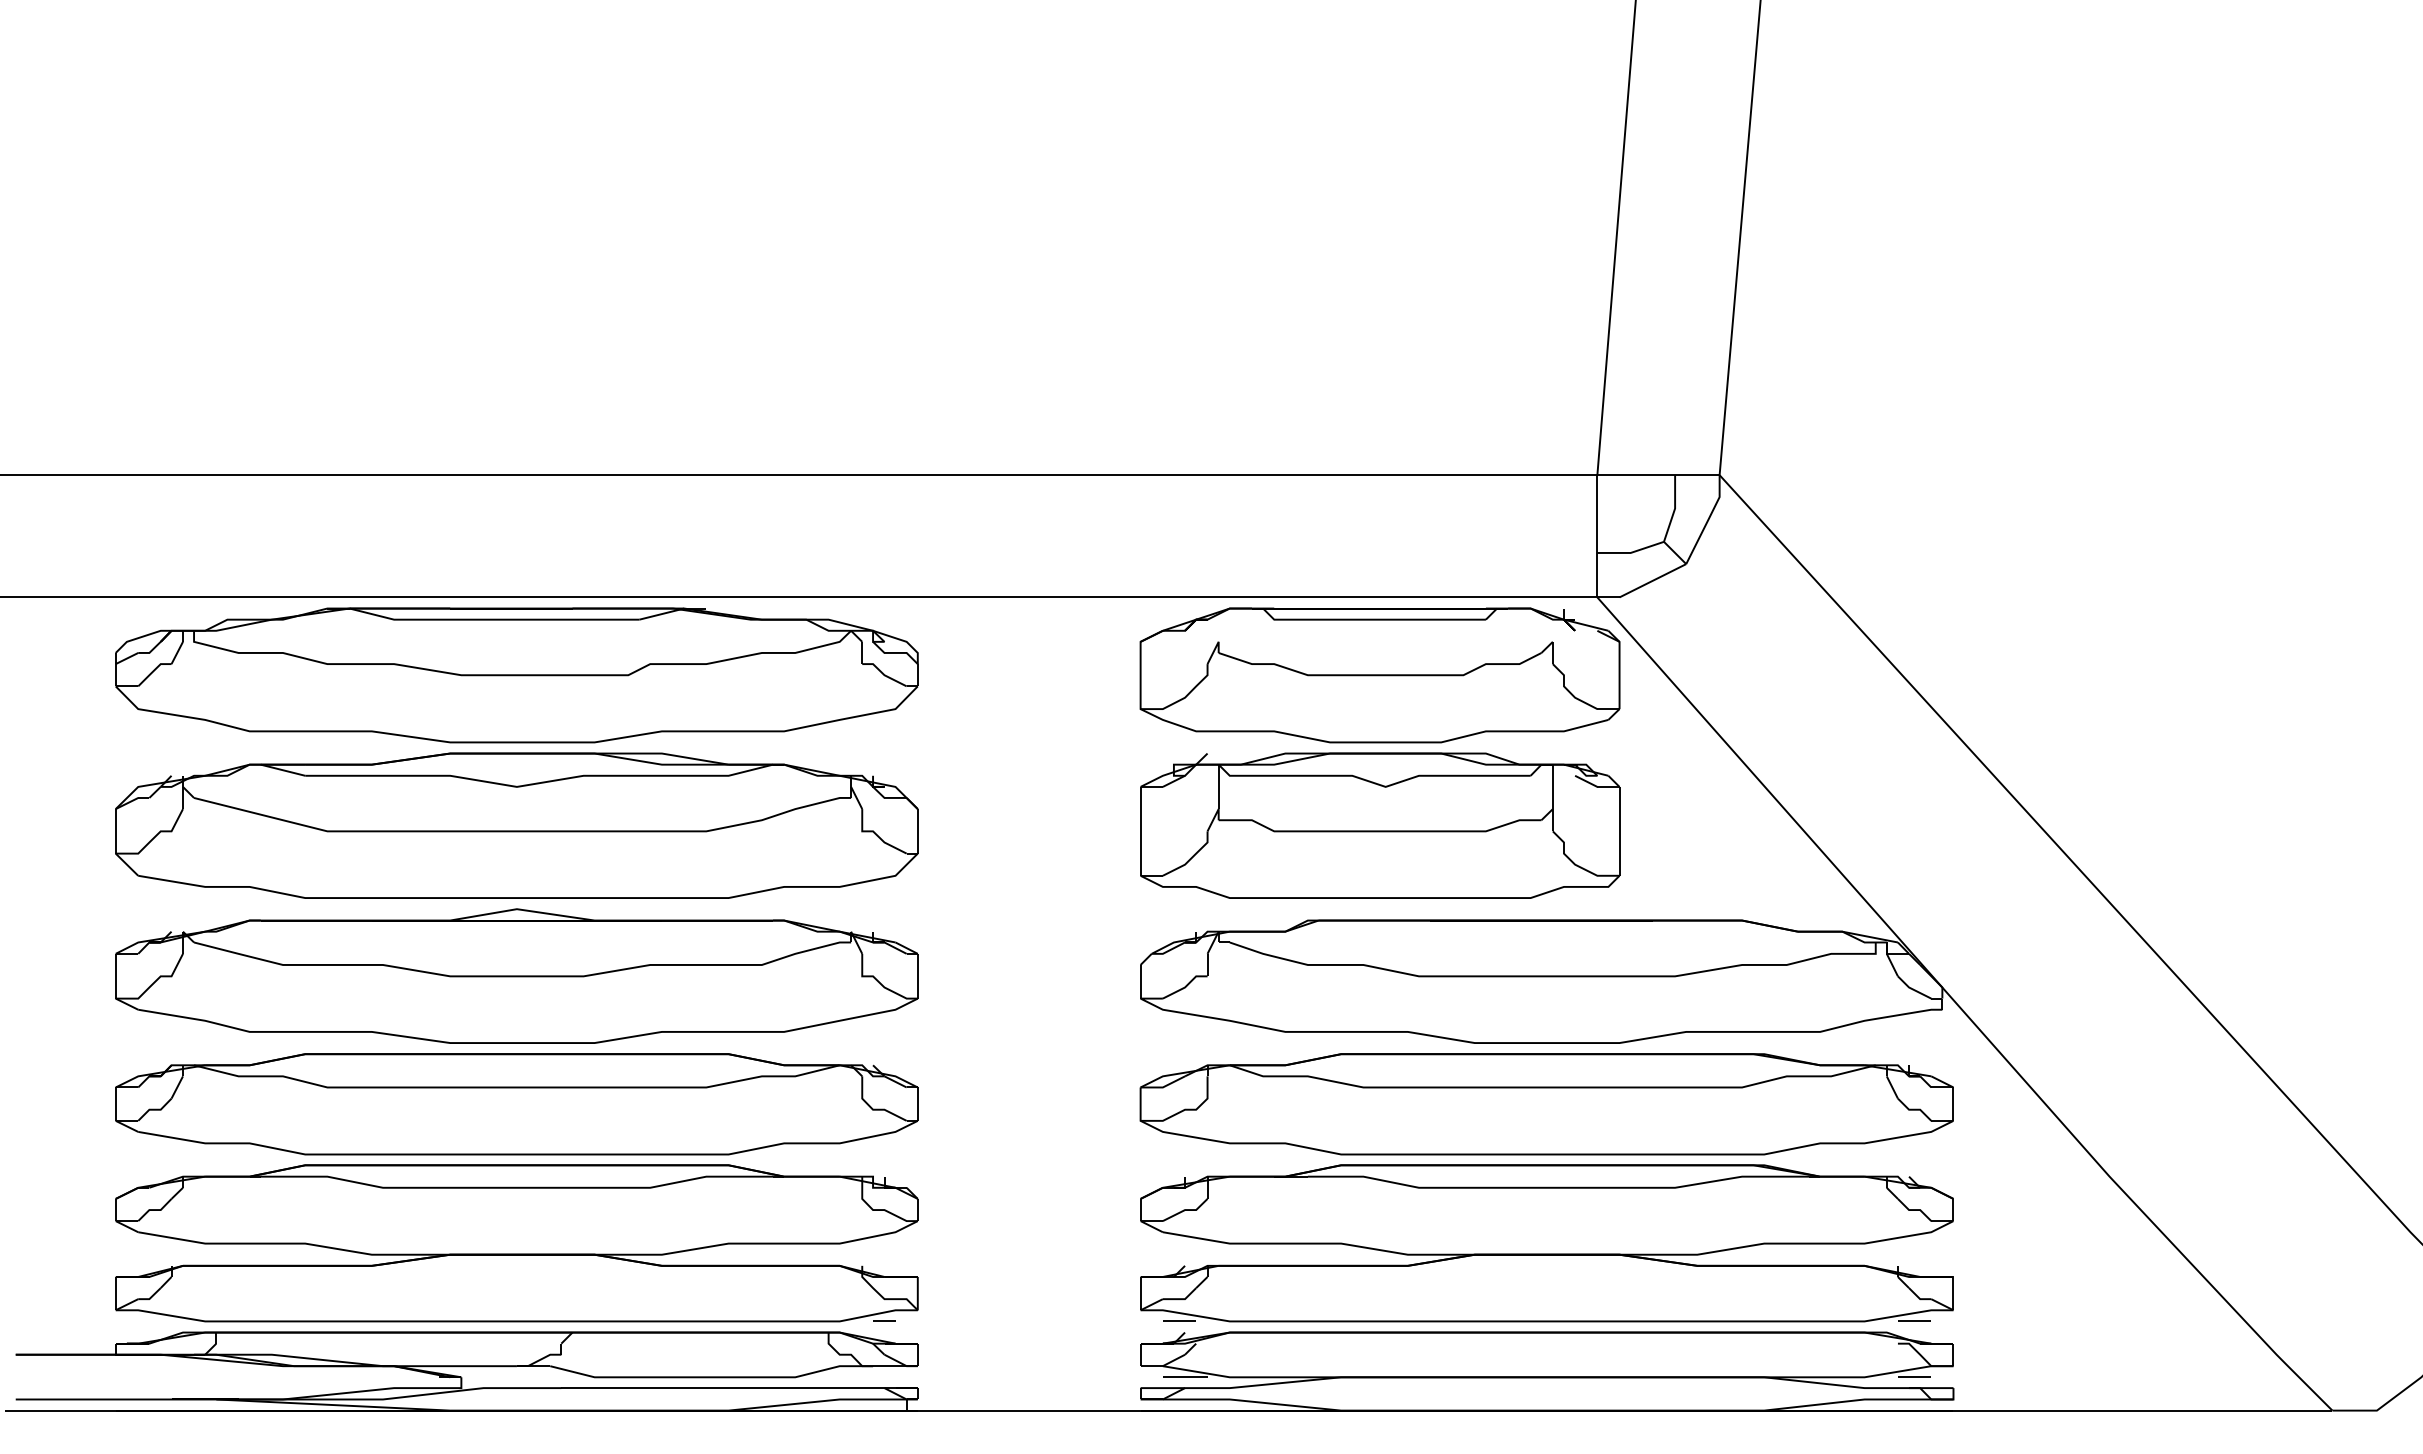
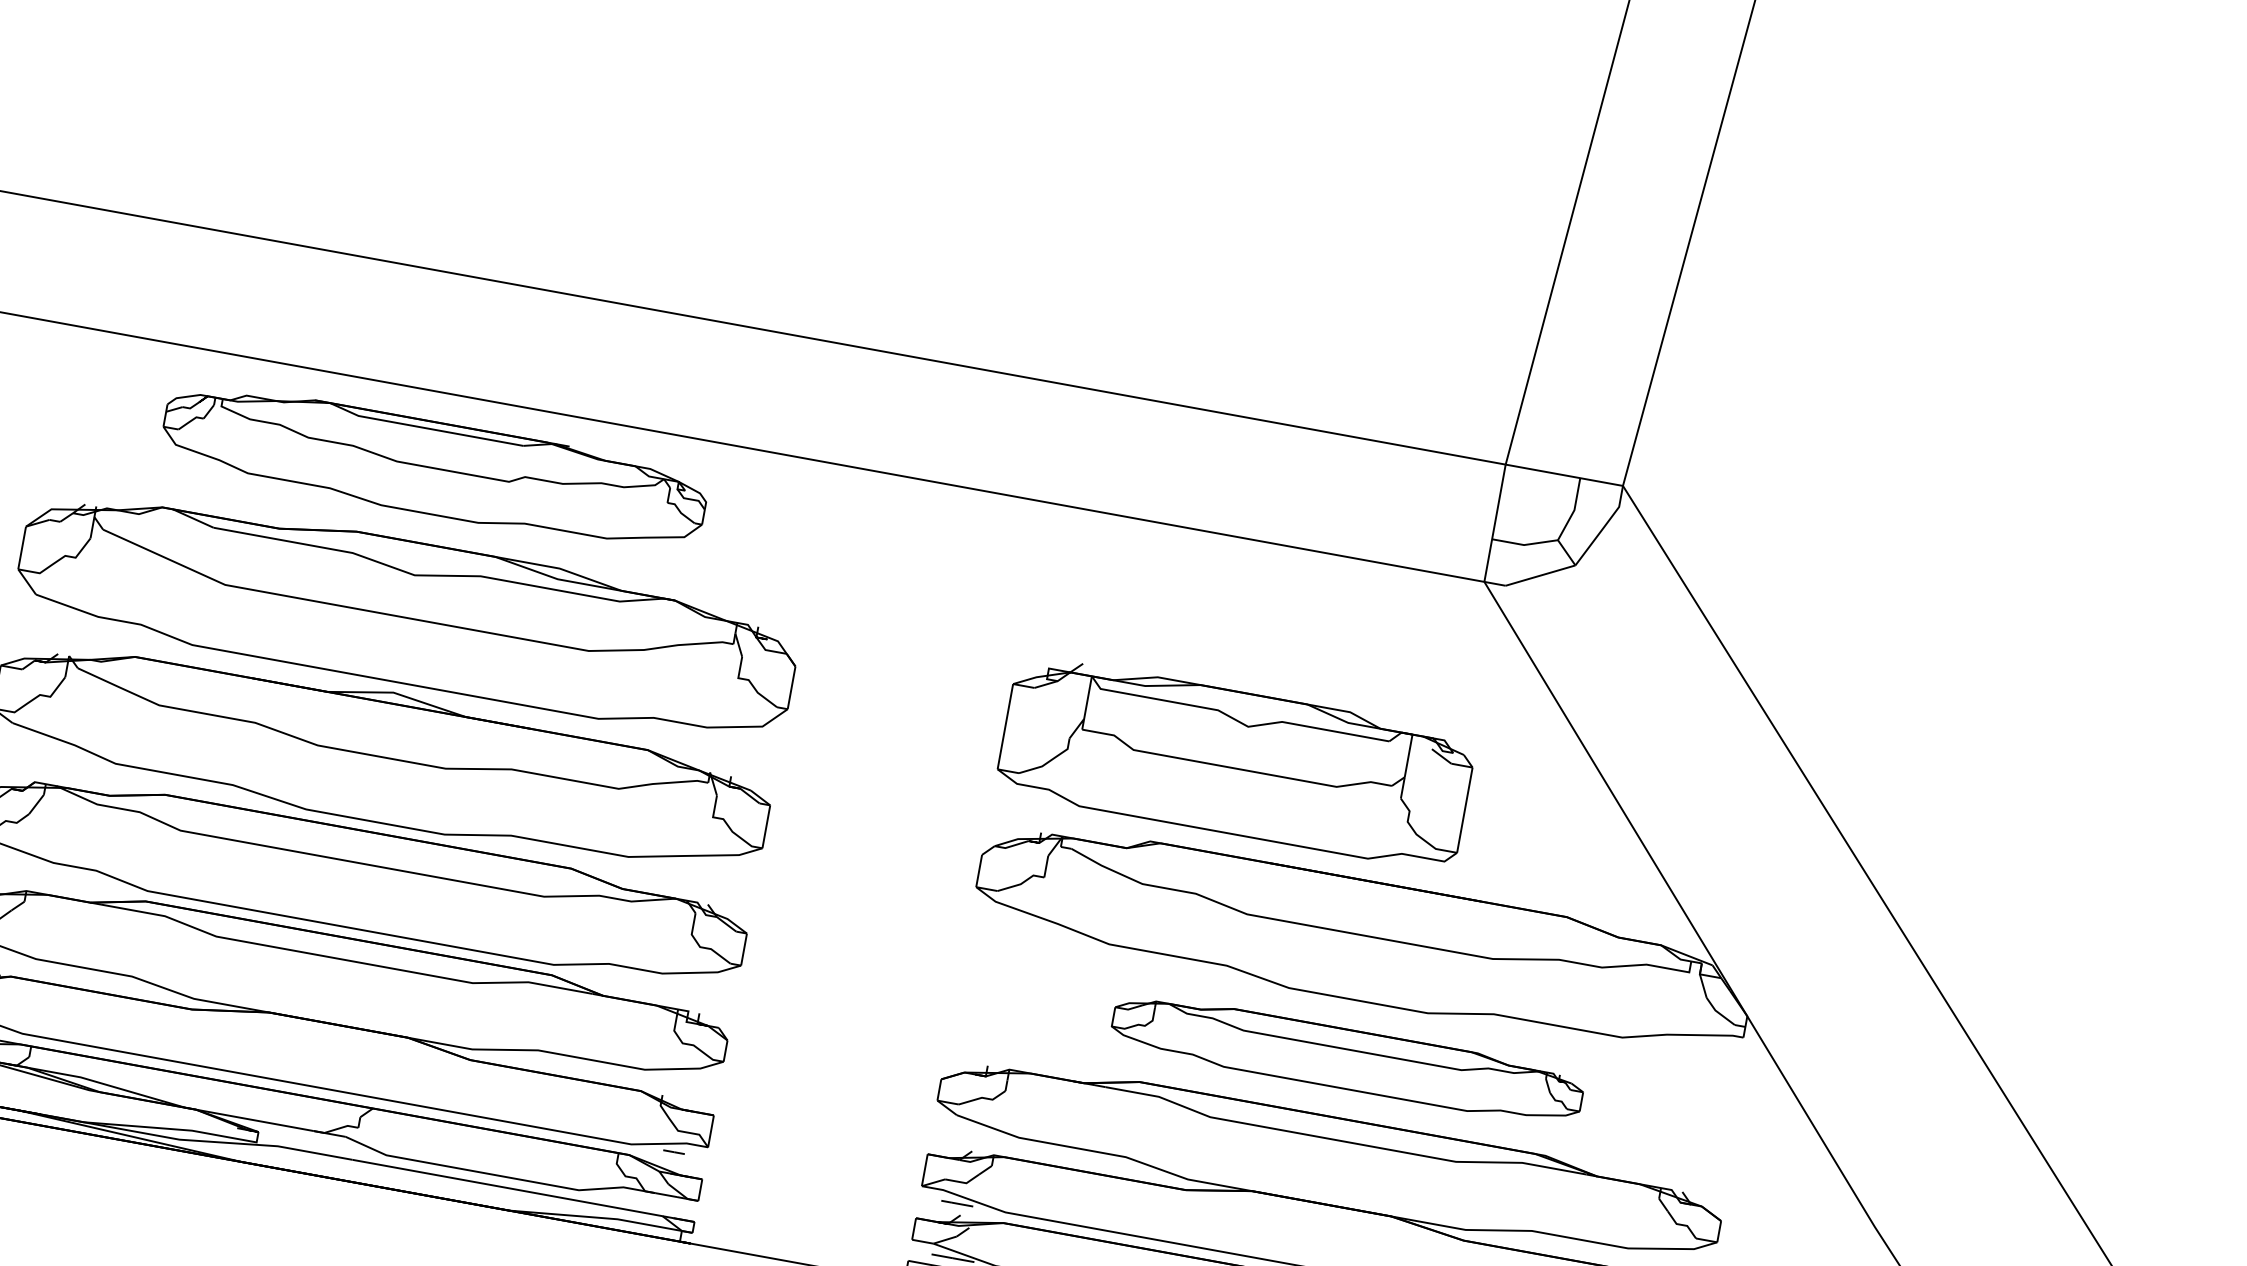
part: (516, 675) -> (433, 468), size x0.7
part: (1379, 675) -> (1261, 618), removed
part: (1546, 1104) -> (1347, 1059), size x0.6

